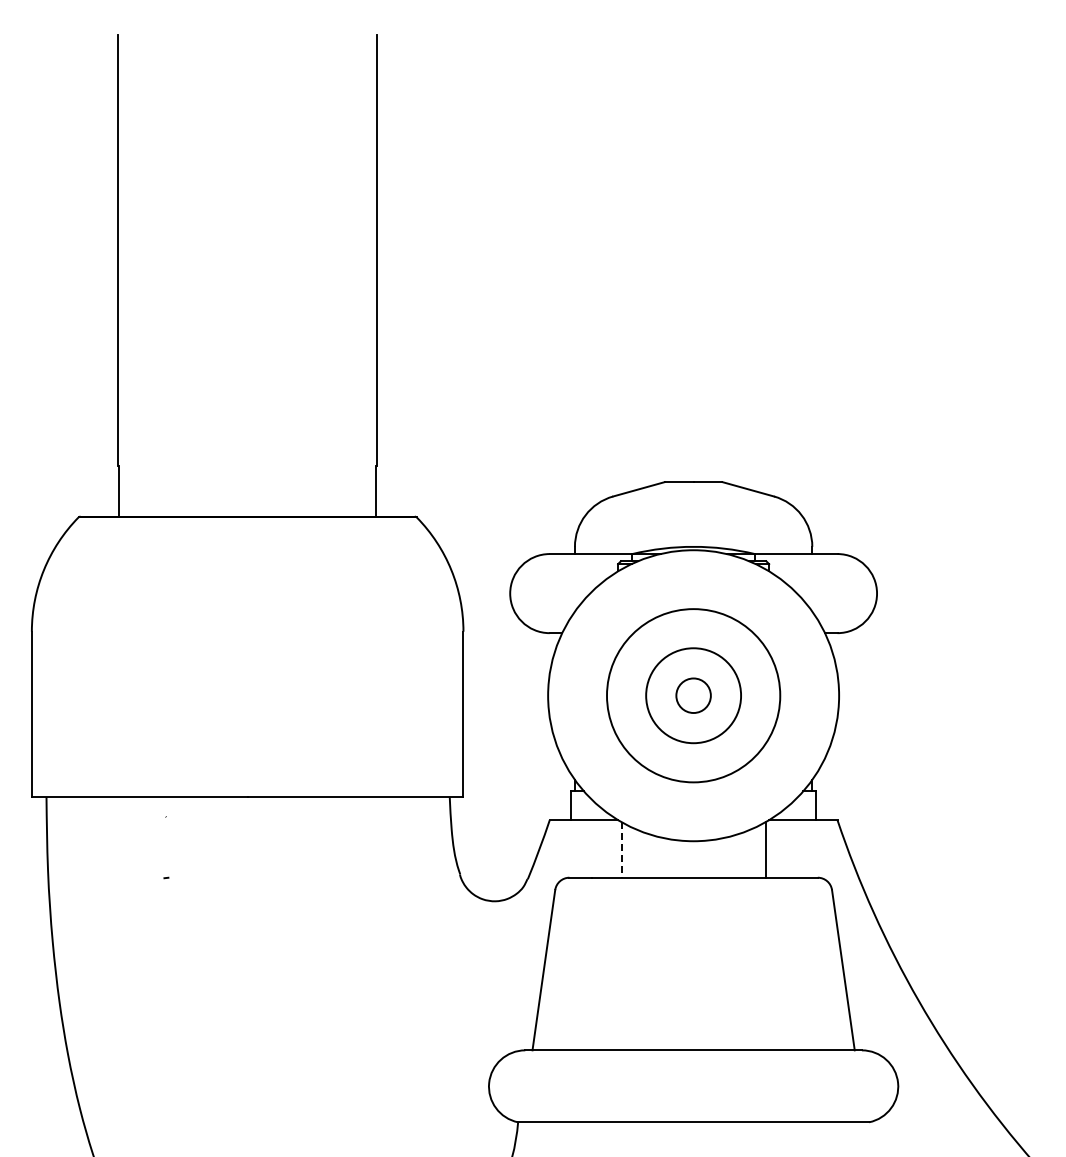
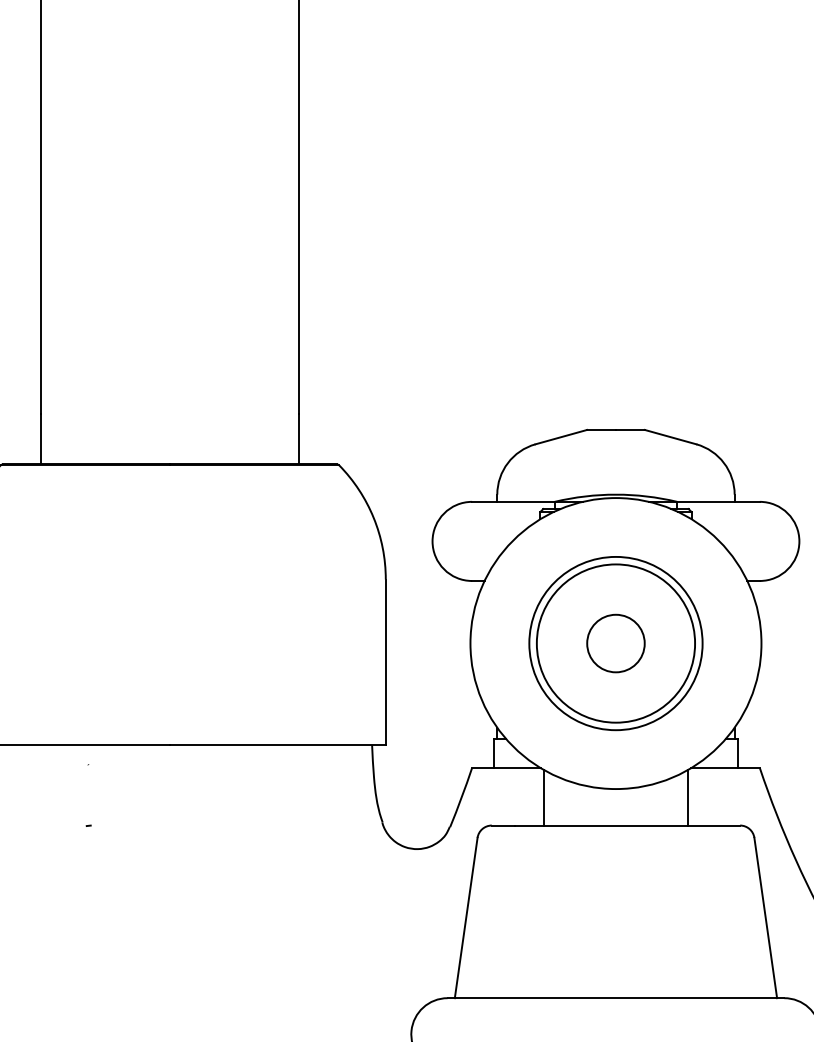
circle: (693, 695) -> (615, 643), size x1.67
circle: (693, 695) -> (615, 643), size x1.67
line: (621, 849) -> (543, 797), dashed -> solid

